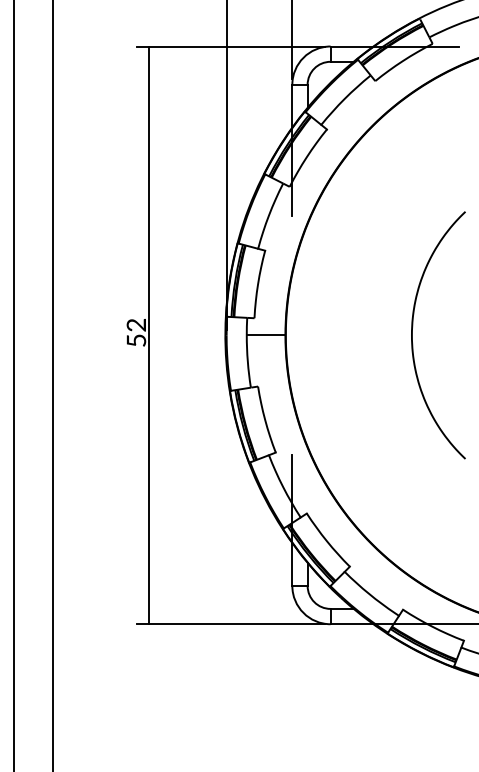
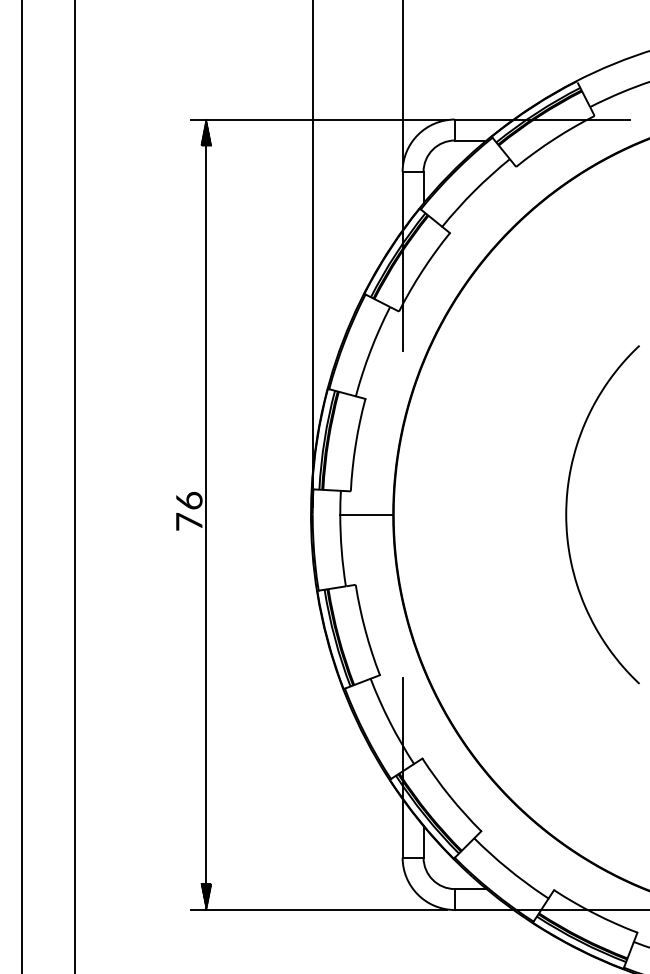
hatch: (148, 55) -> (205, 131), added
text: (136, 332) -> (189, 510), 52 -> 76
hatch: (148, 614) -> (205, 896), added

